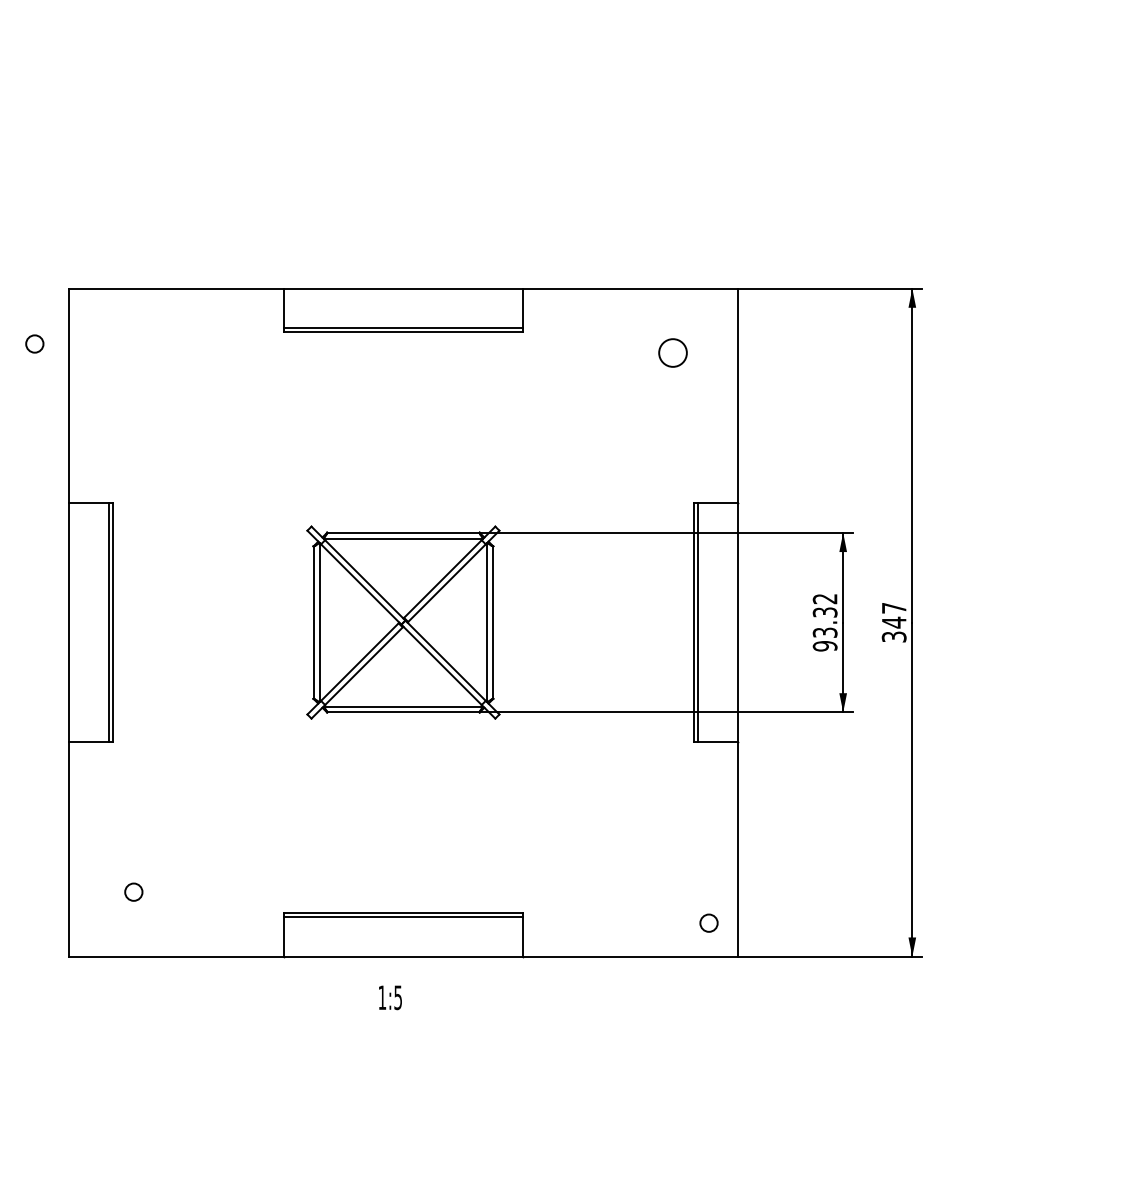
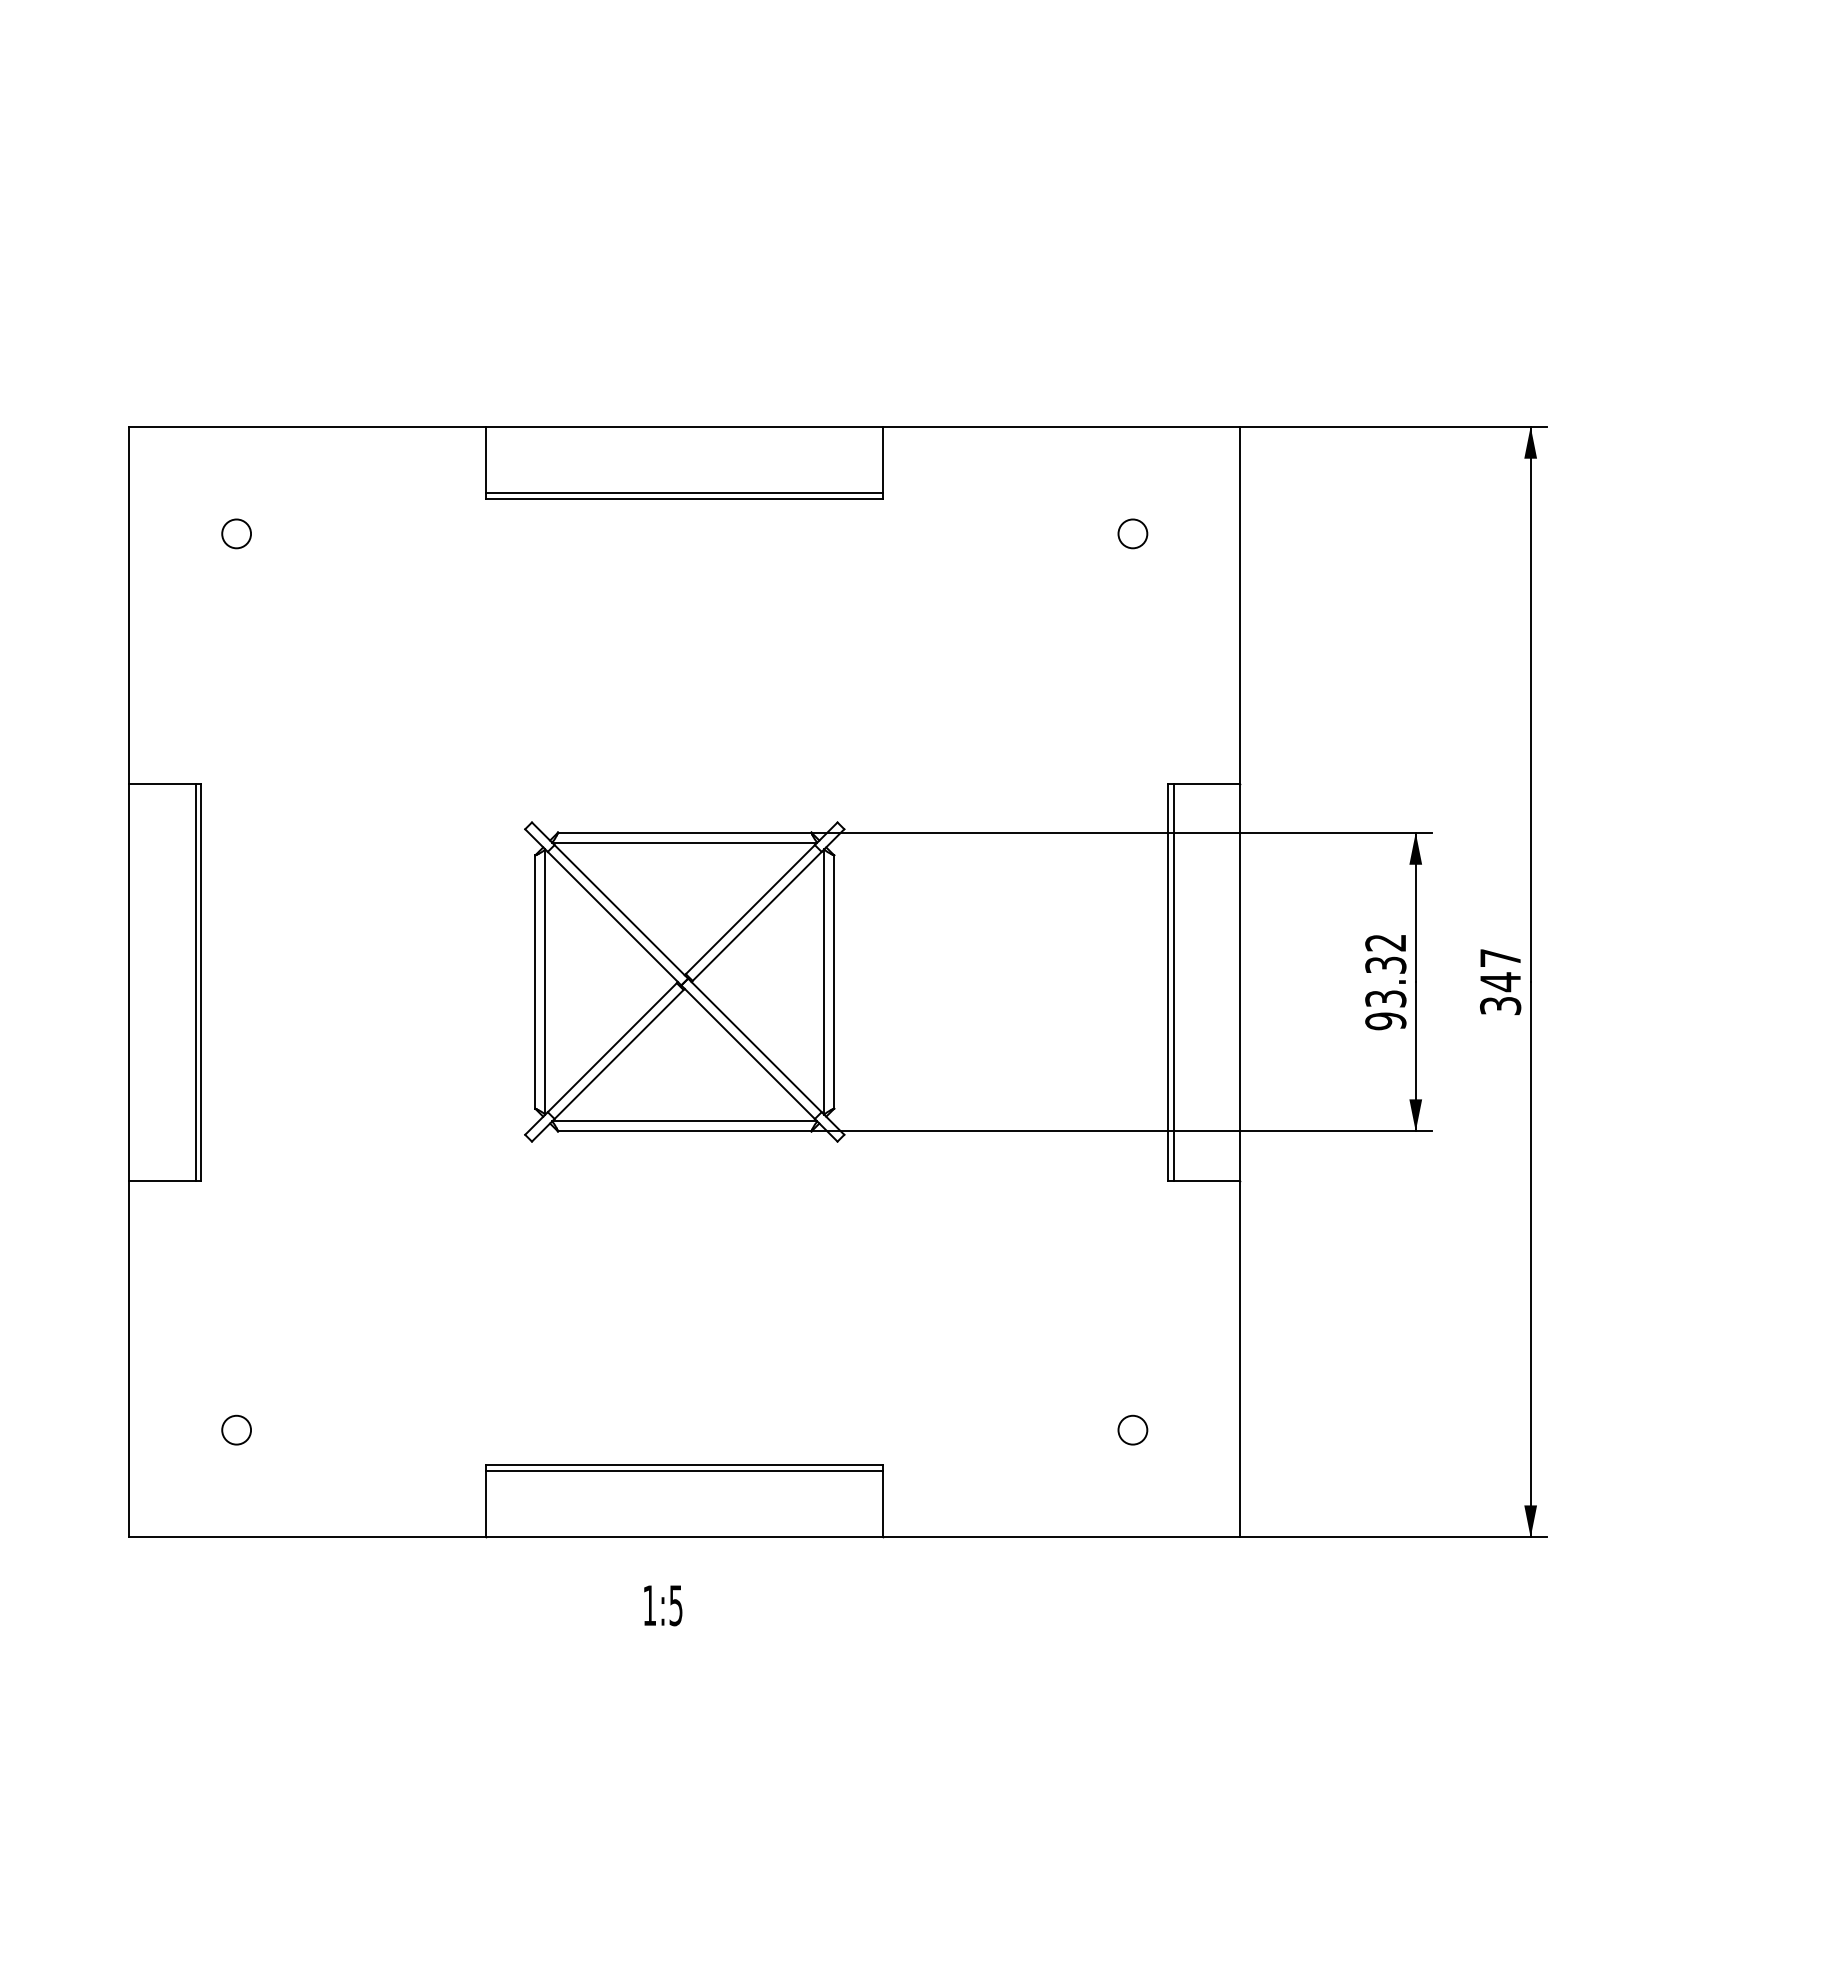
circle: (34, 343) -> (236, 533), moved
circle: (672, 352) -> (1132, 533), size x0.62
circle: (708, 922) -> (1132, 1429), moved

